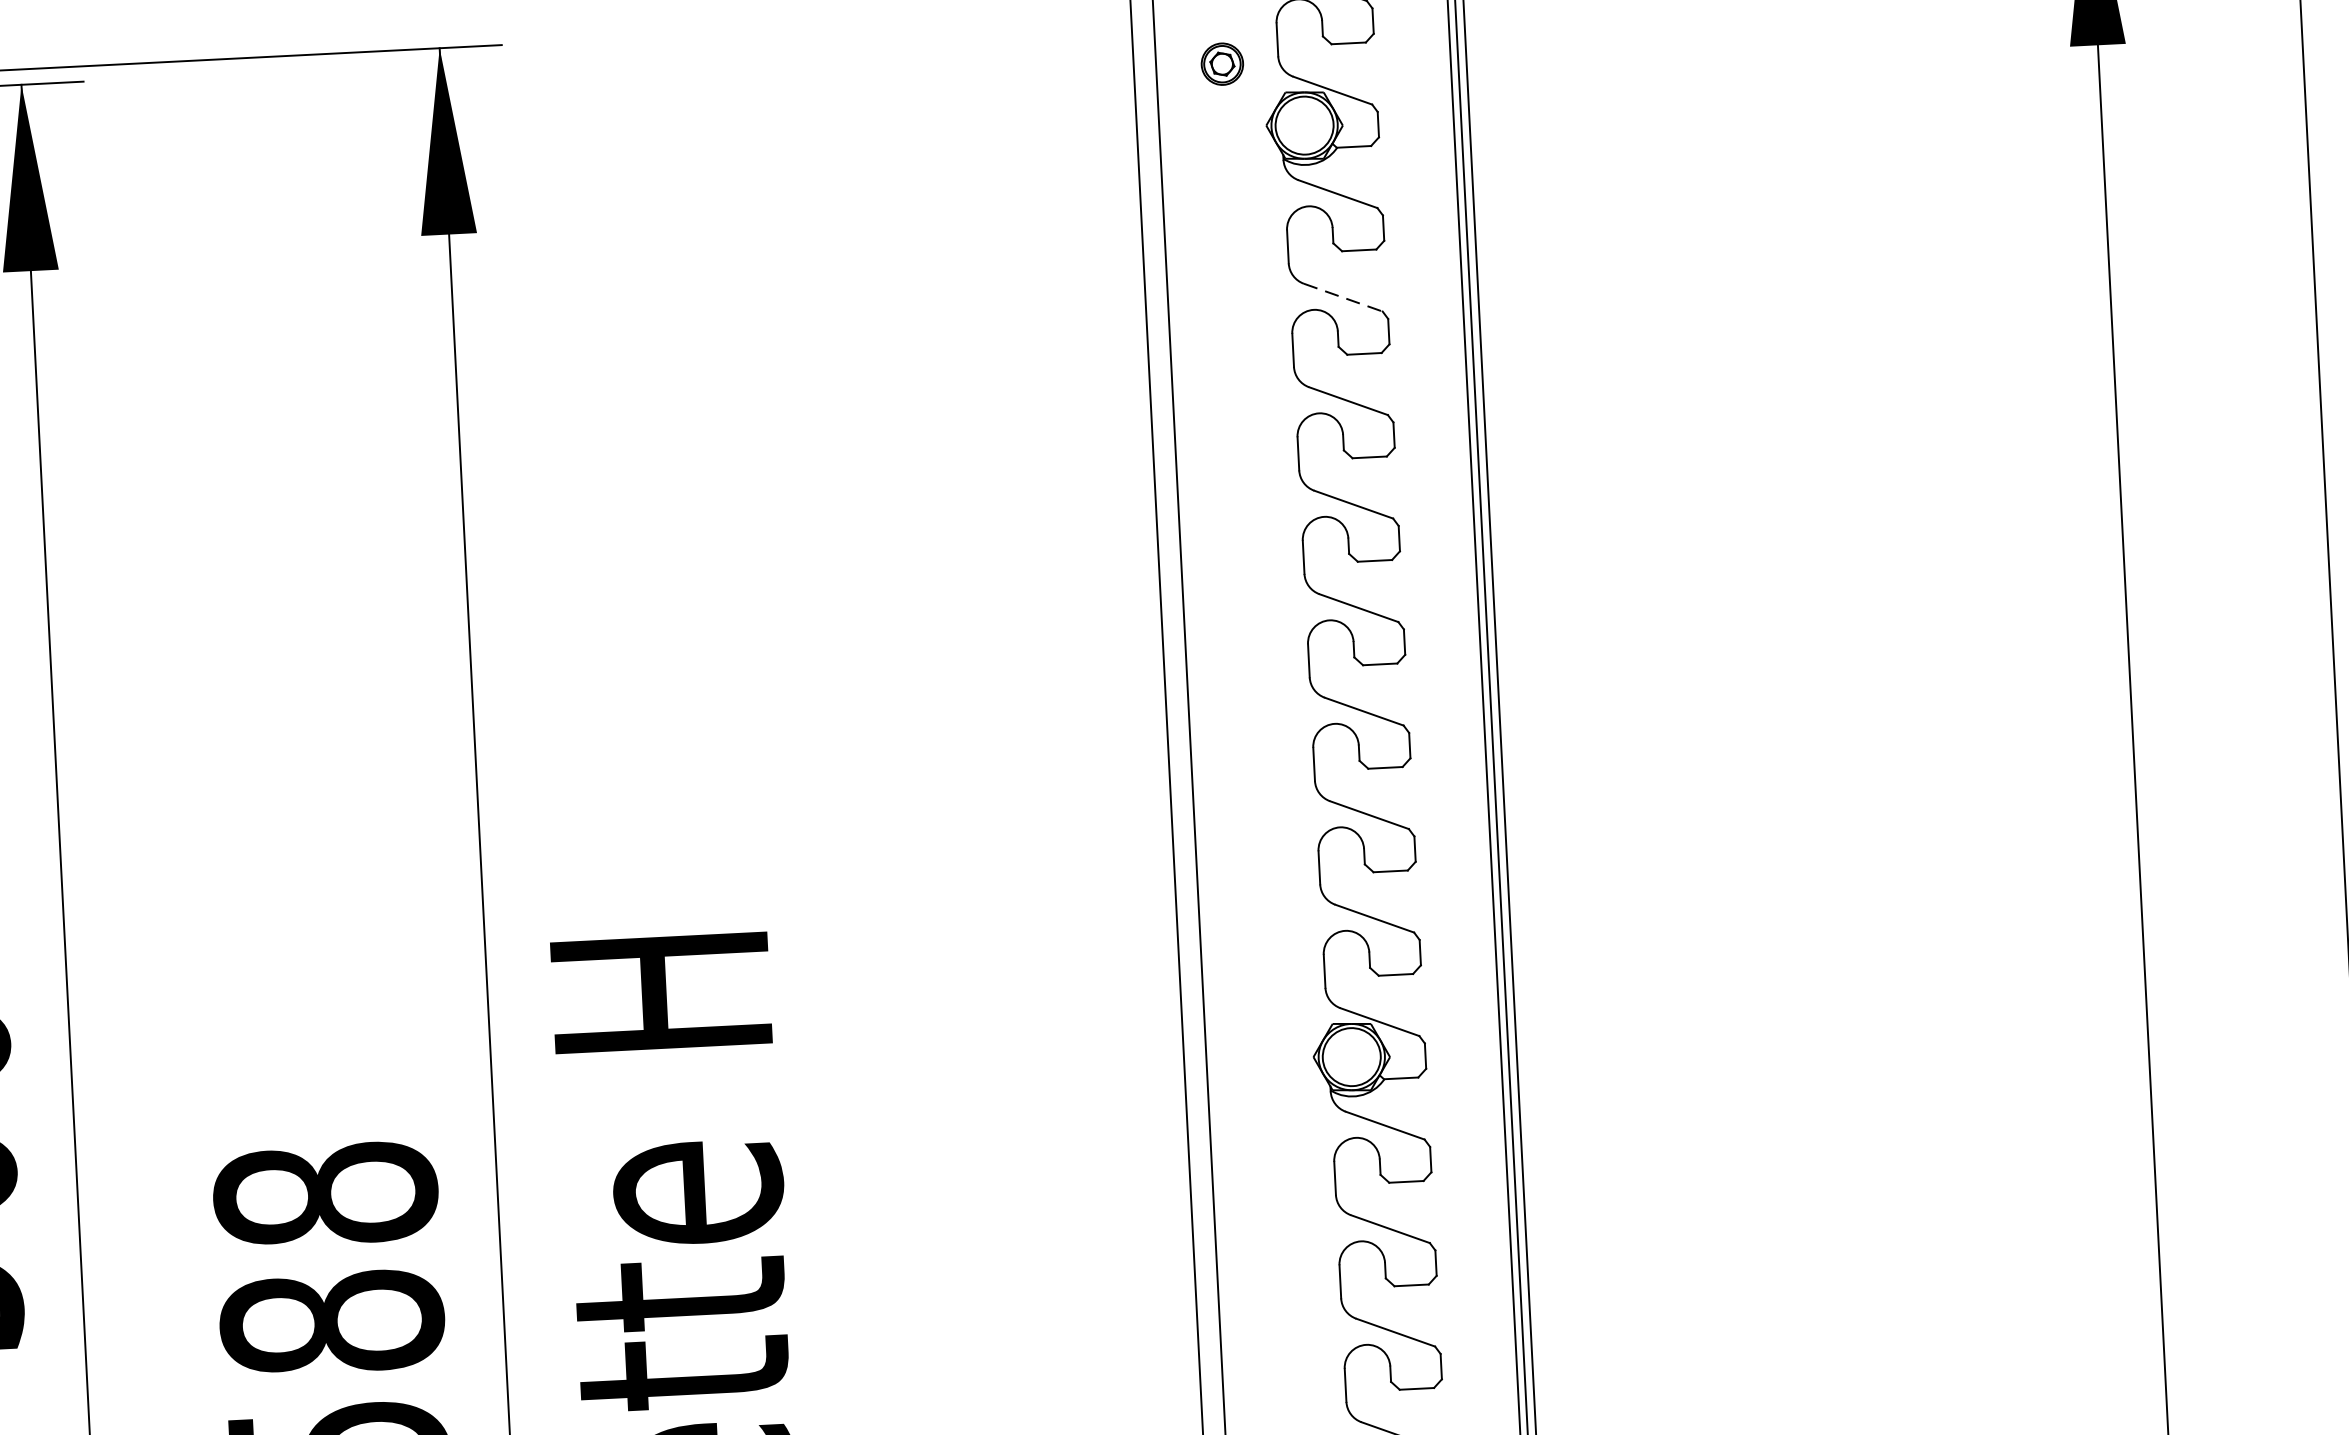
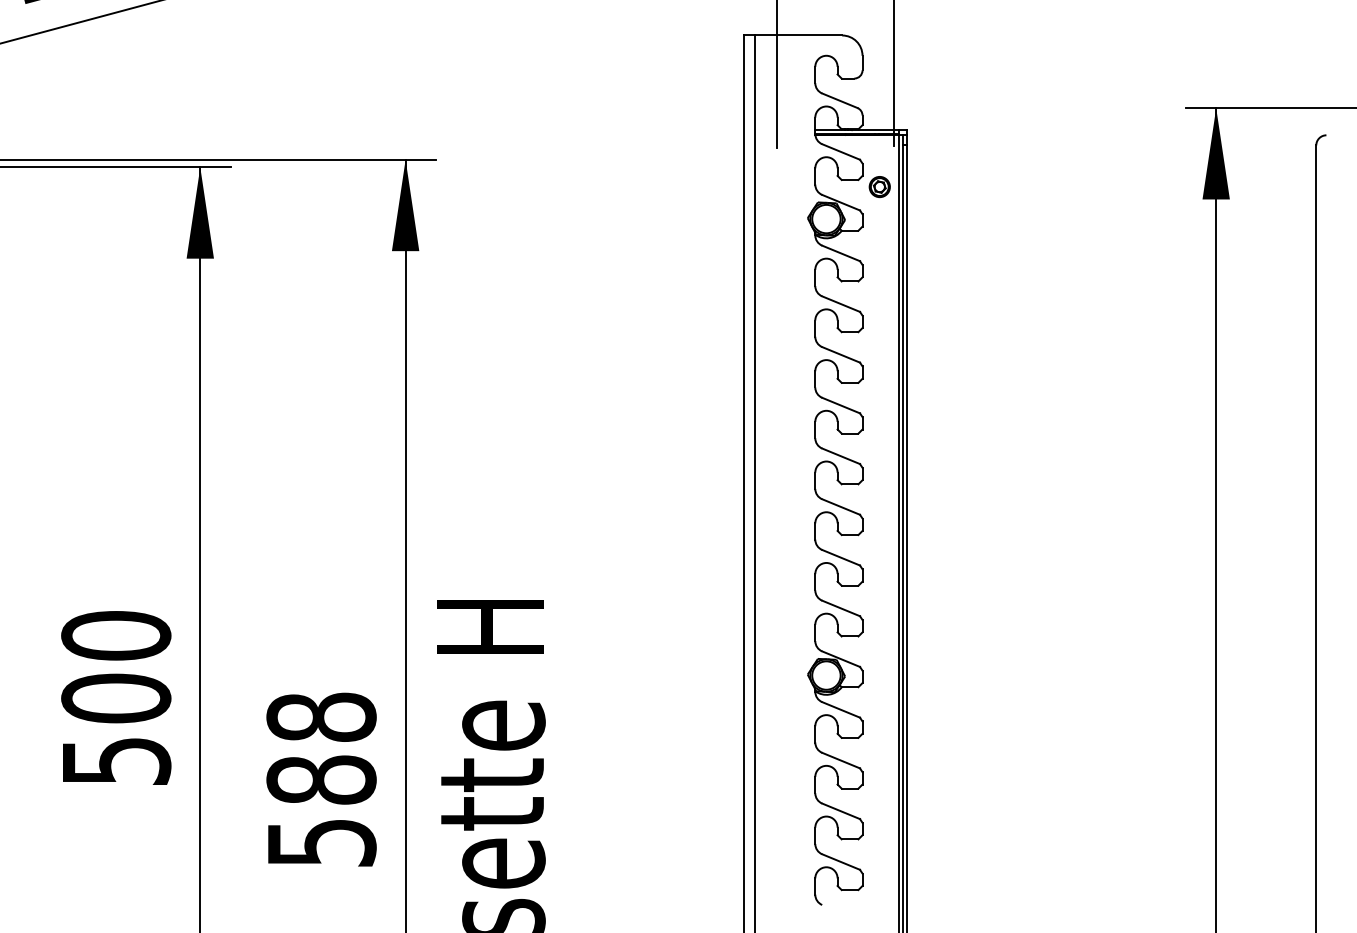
part: (1221, 65) -> (879, 187), moved
line: (1344, 298) -> (841, 304), dashed -> solid

